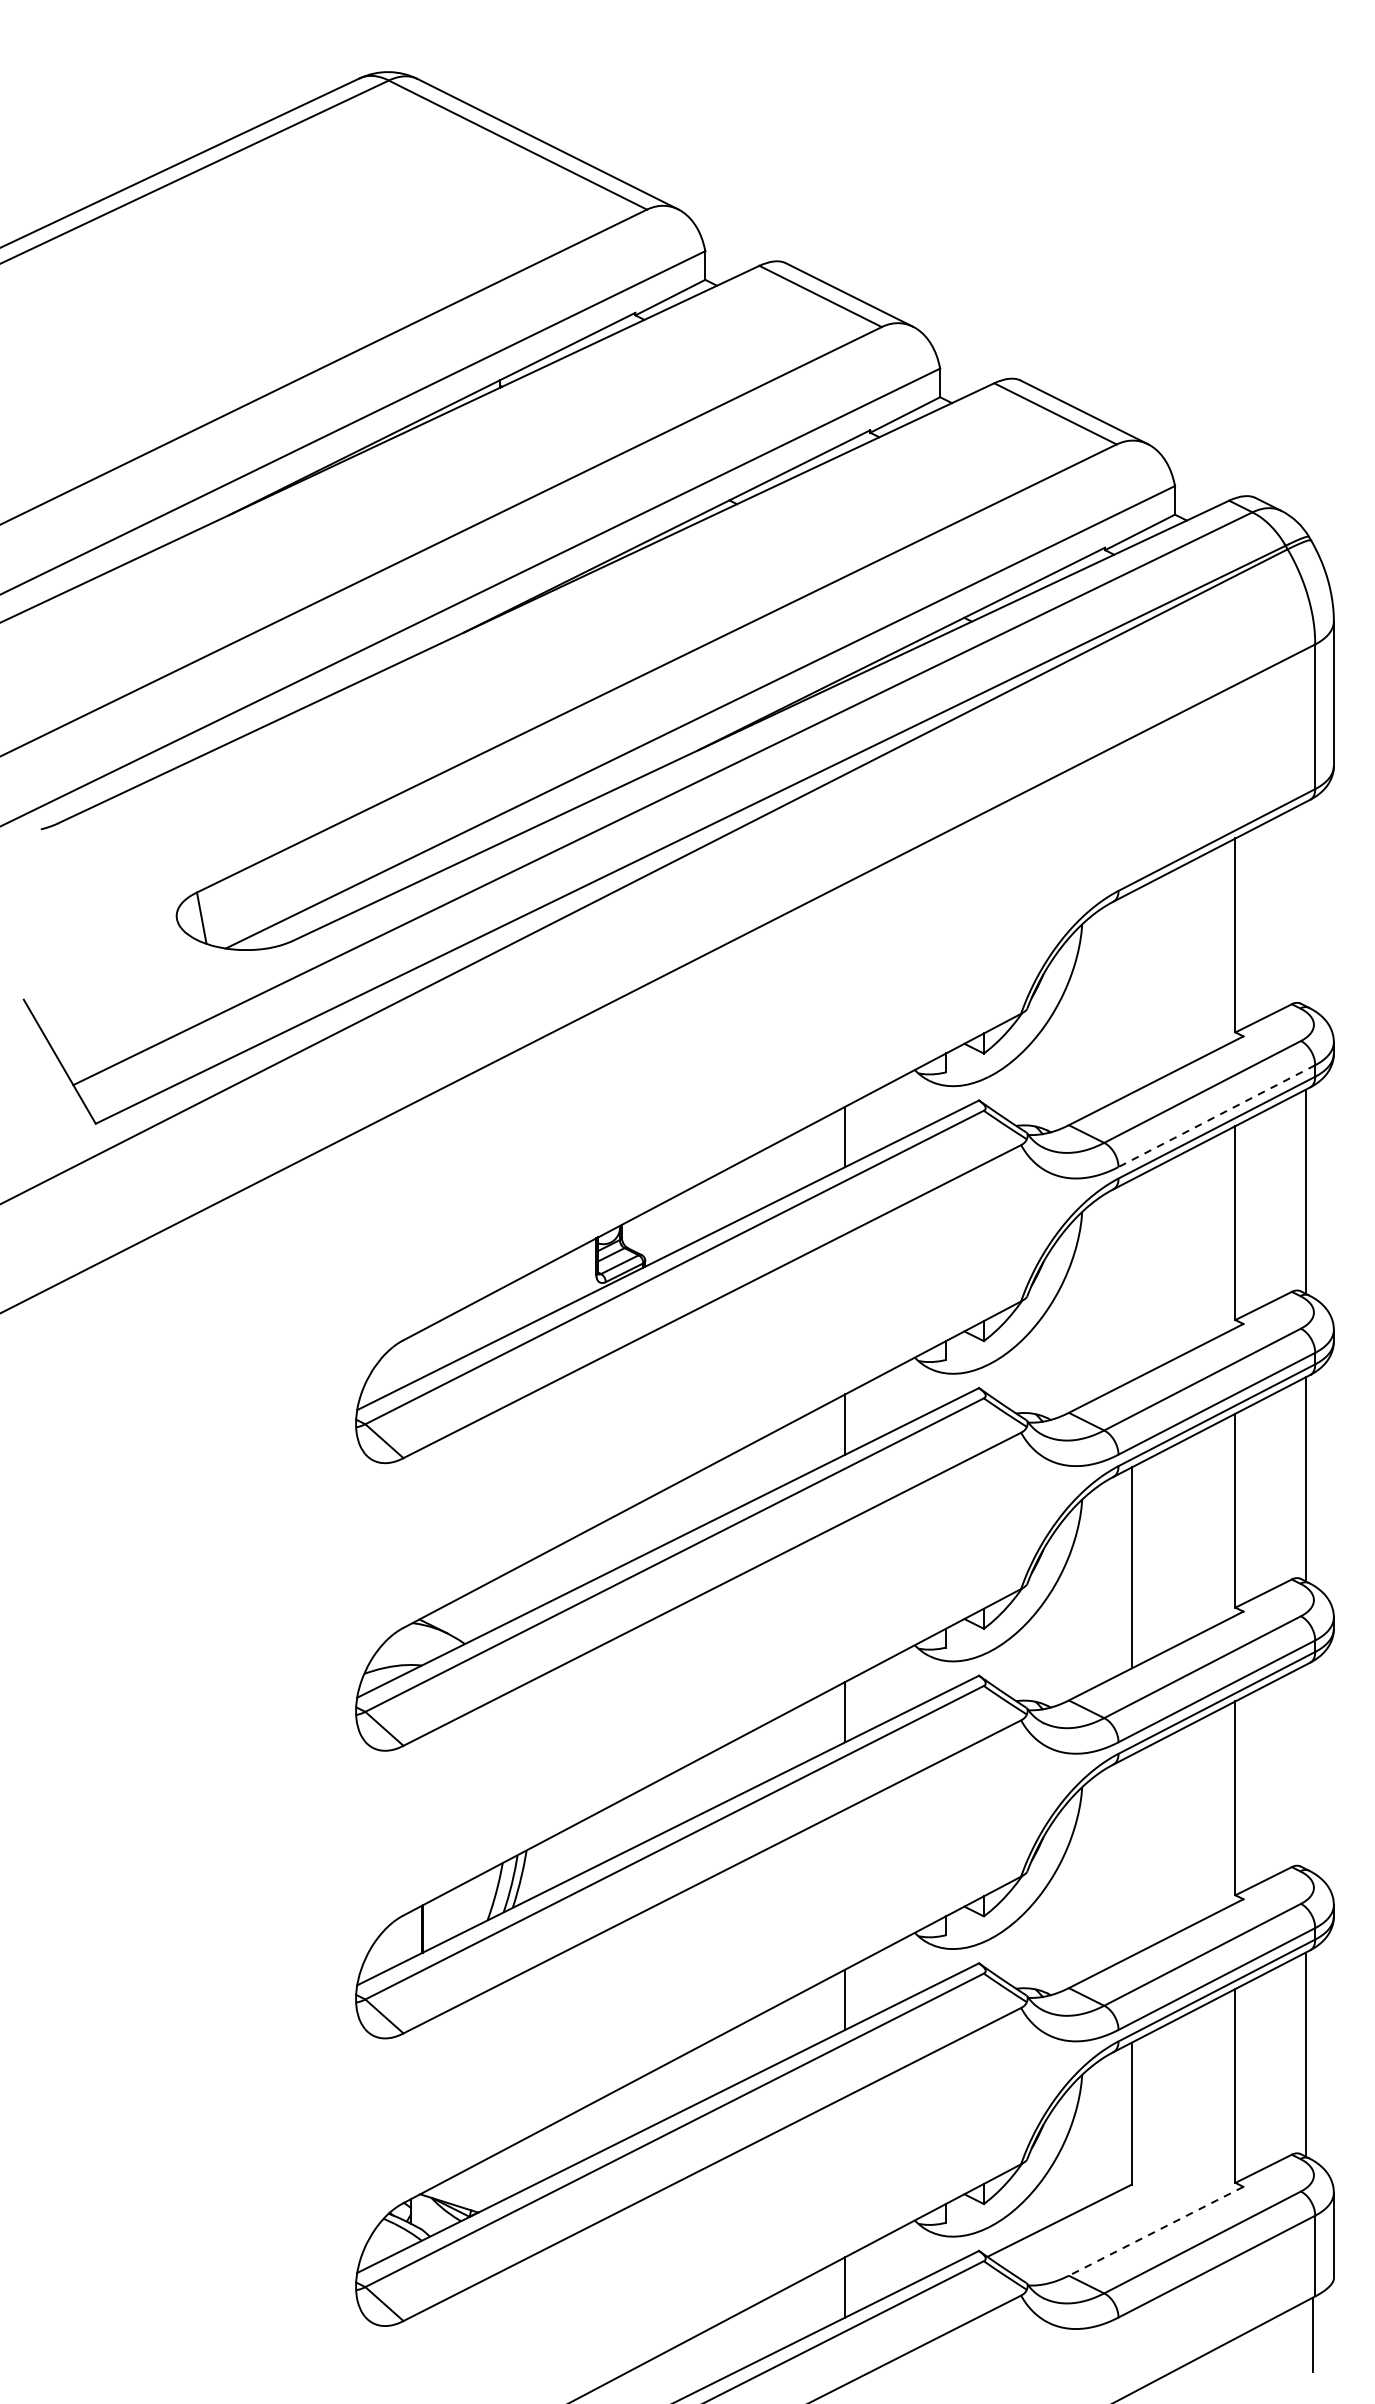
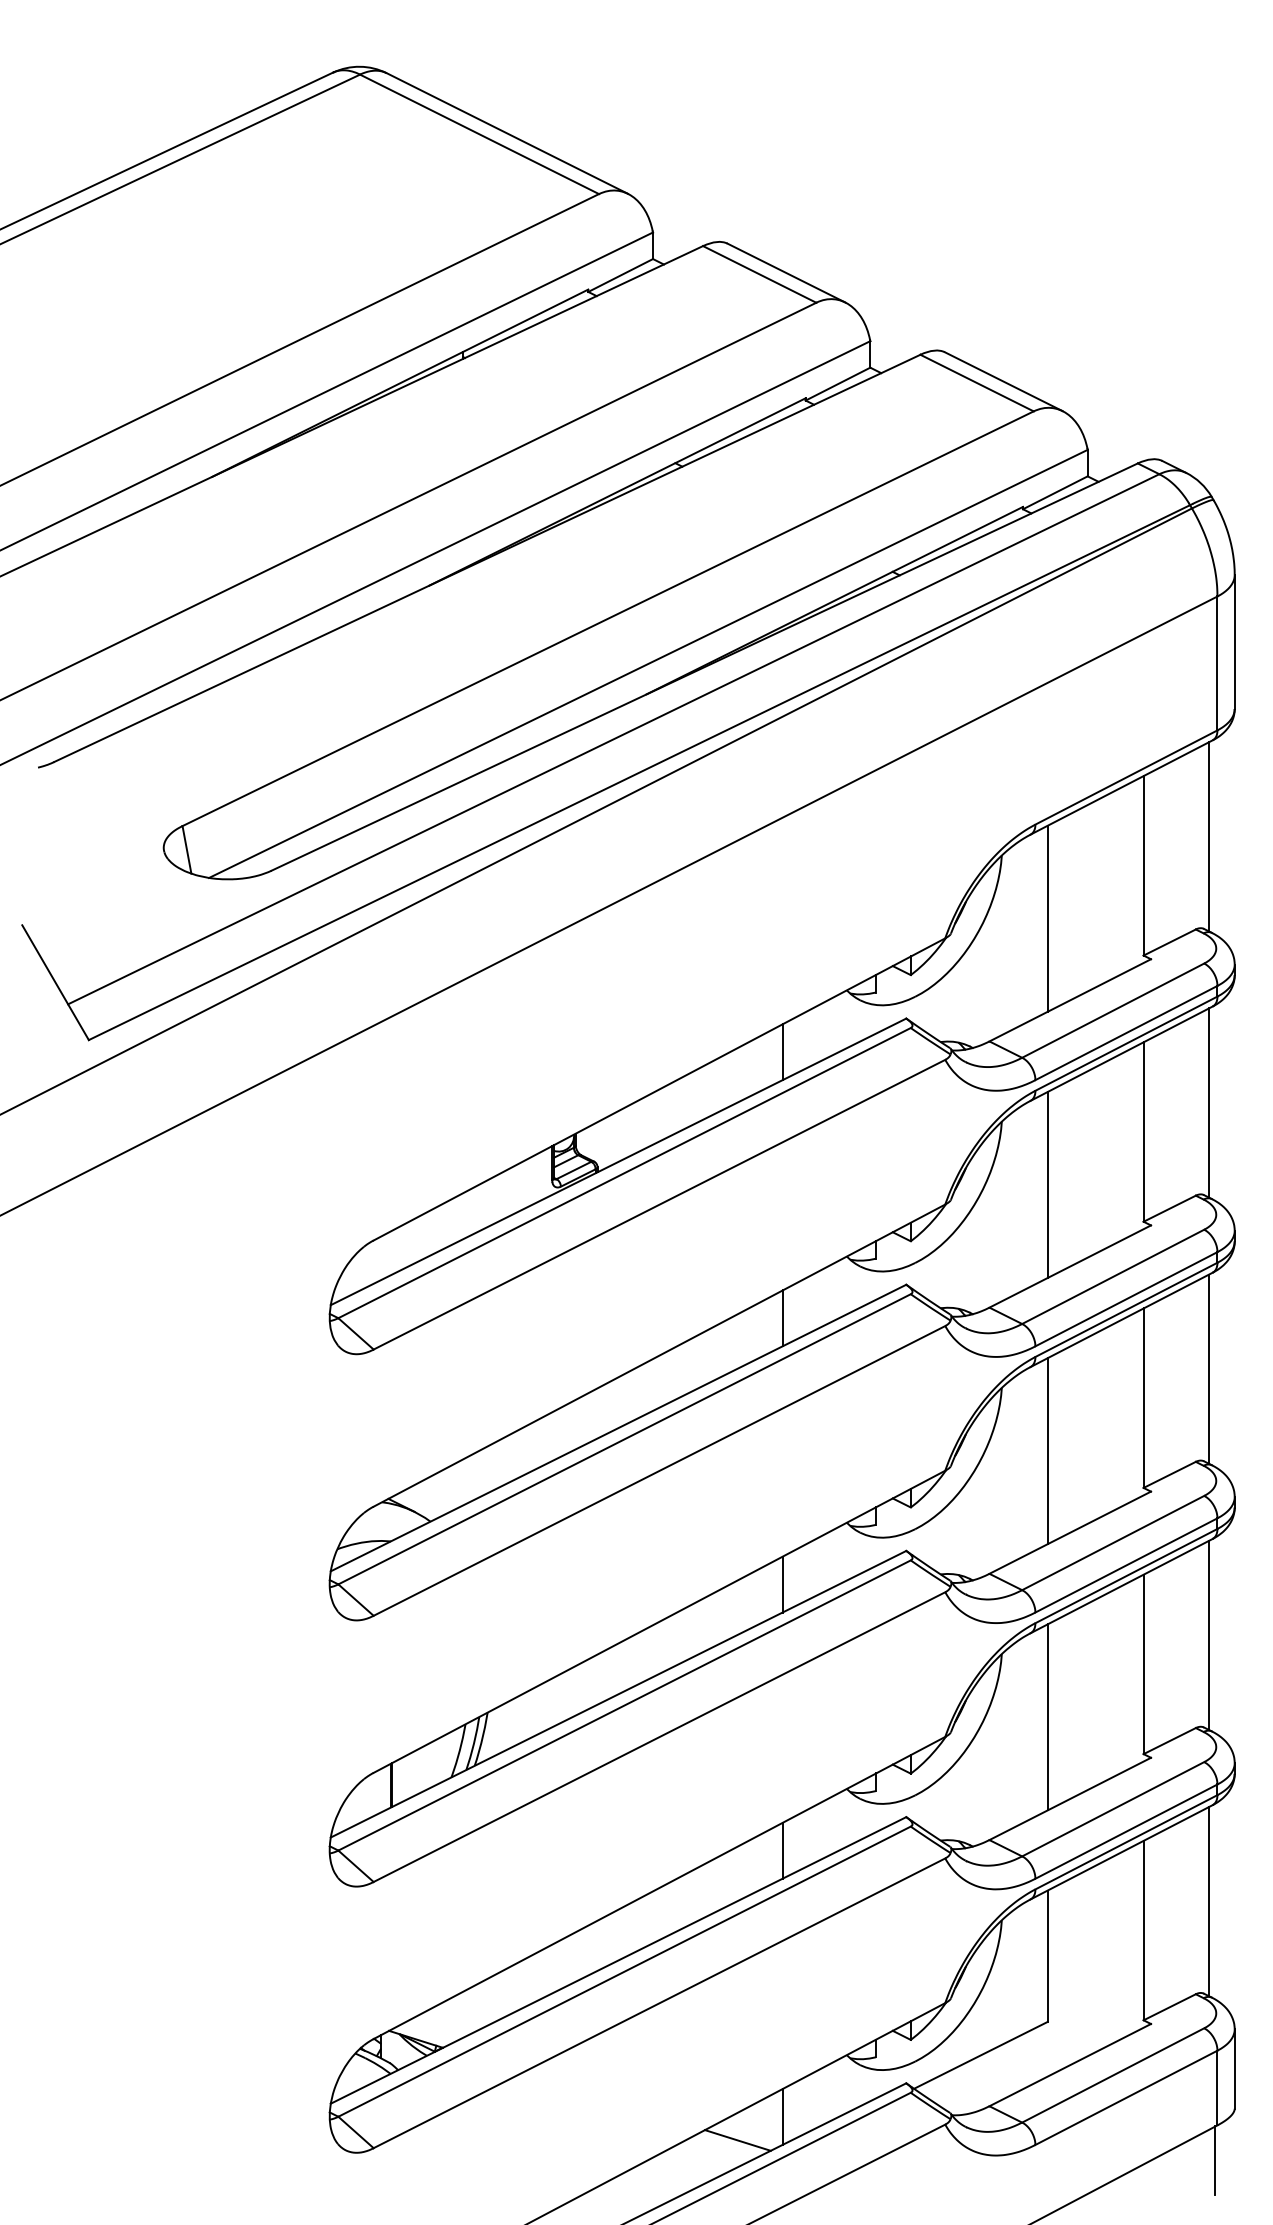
line: (1305, 903) -> (1208, 836), added
line: (1131, 992) -> (1047, 918), added
line: (1216, 1116) -> (1126, 1033), dashed -> solid
line: (1131, 1279) -> (1047, 1184), added
line: (1305, 1766) -> (1208, 1634), added
line: (1131, 1855) -> (1047, 1717), added
line: (1156, 2231) -> (1070, 2065), dashed -> solid
line: (796, 2312) -> (737, 2140), added

